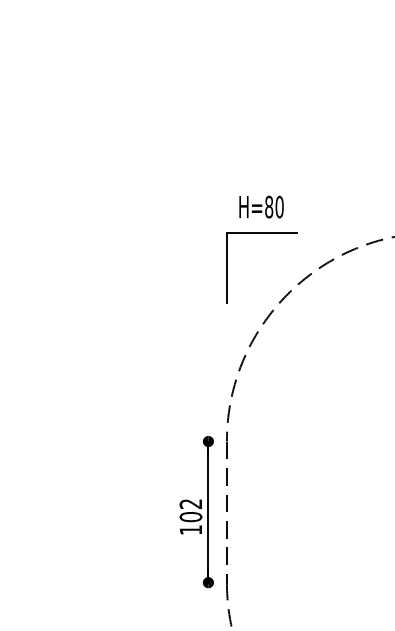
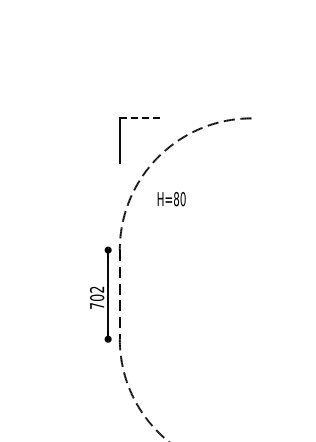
text: (261, 207) -> (171, 199), moved
line: (262, 233) -> (142, 118), solid -> dashed
text: (191, 529) -> (97, 305), 102 -> 702

